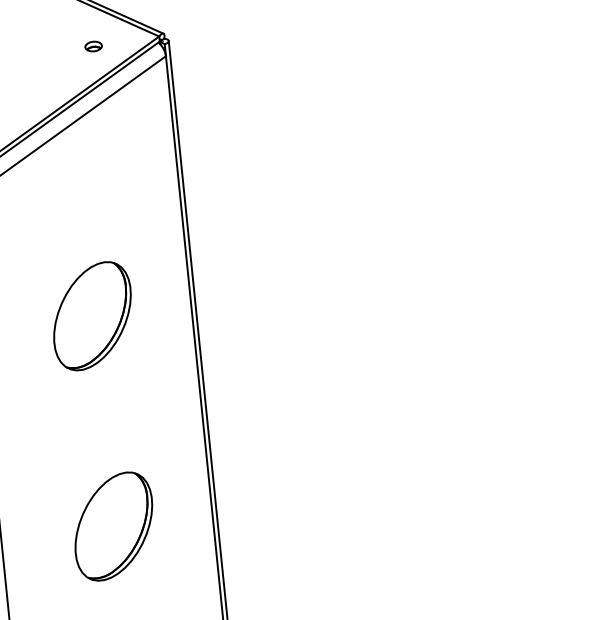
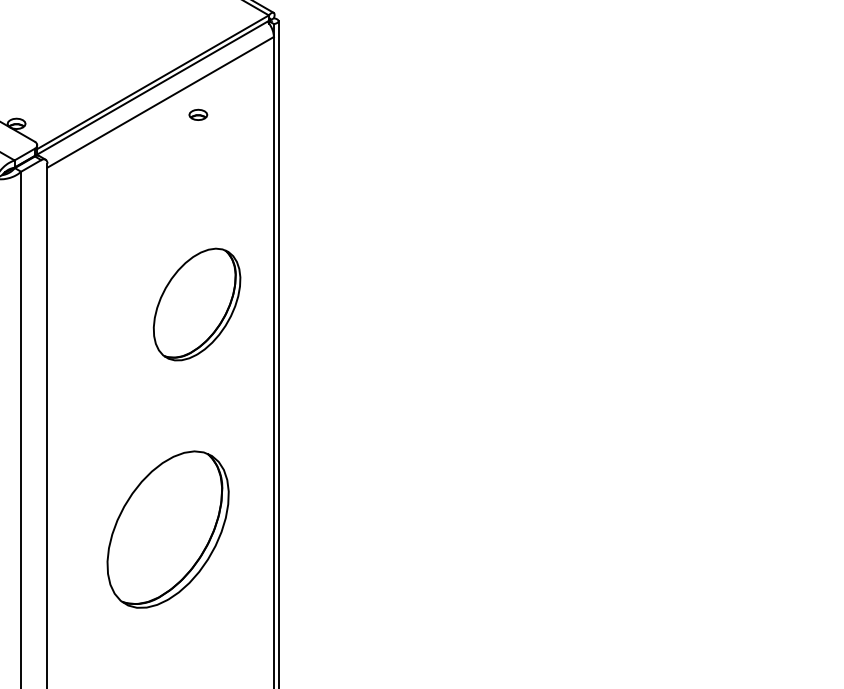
part: (93, 46) -> (198, 114), moved
part: (91, 316) -> (196, 304), moved
part: (113, 526) -> (167, 529), size x1.4

